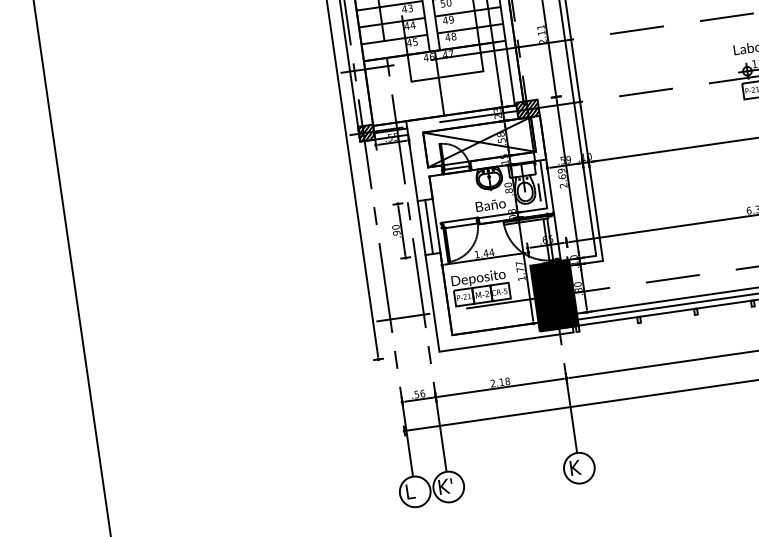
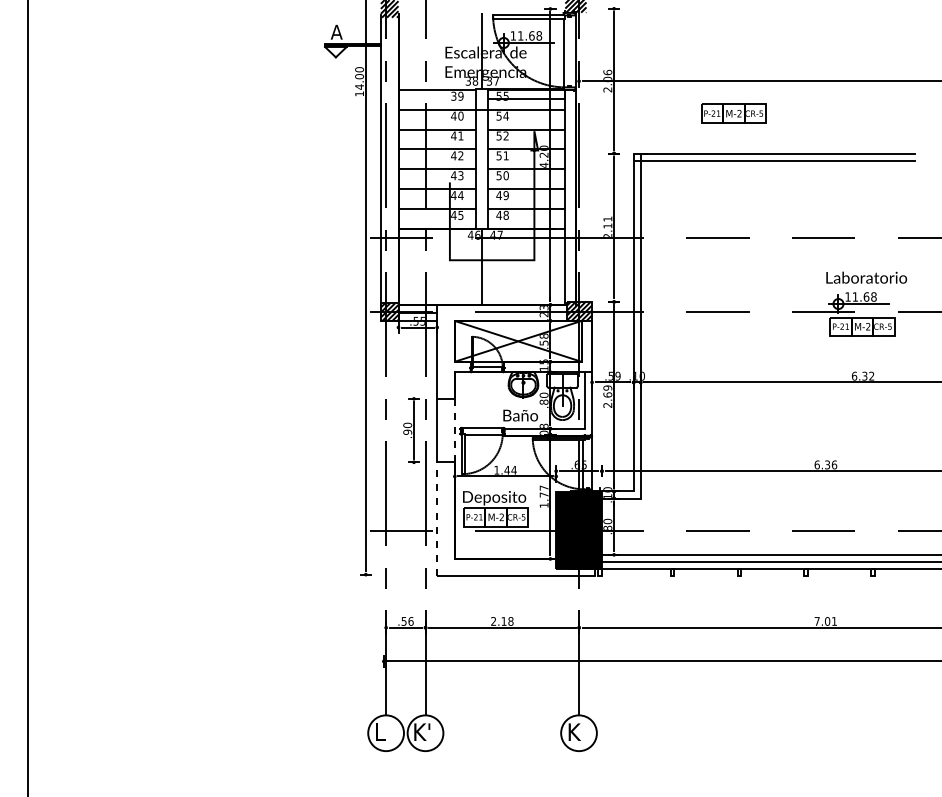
line: (436, 225) -> (454, 430), solid -> dashed
line: (429, 226) -> (446, 430), removed
line: (432, 303) -> (437, 519), solid -> dashed

